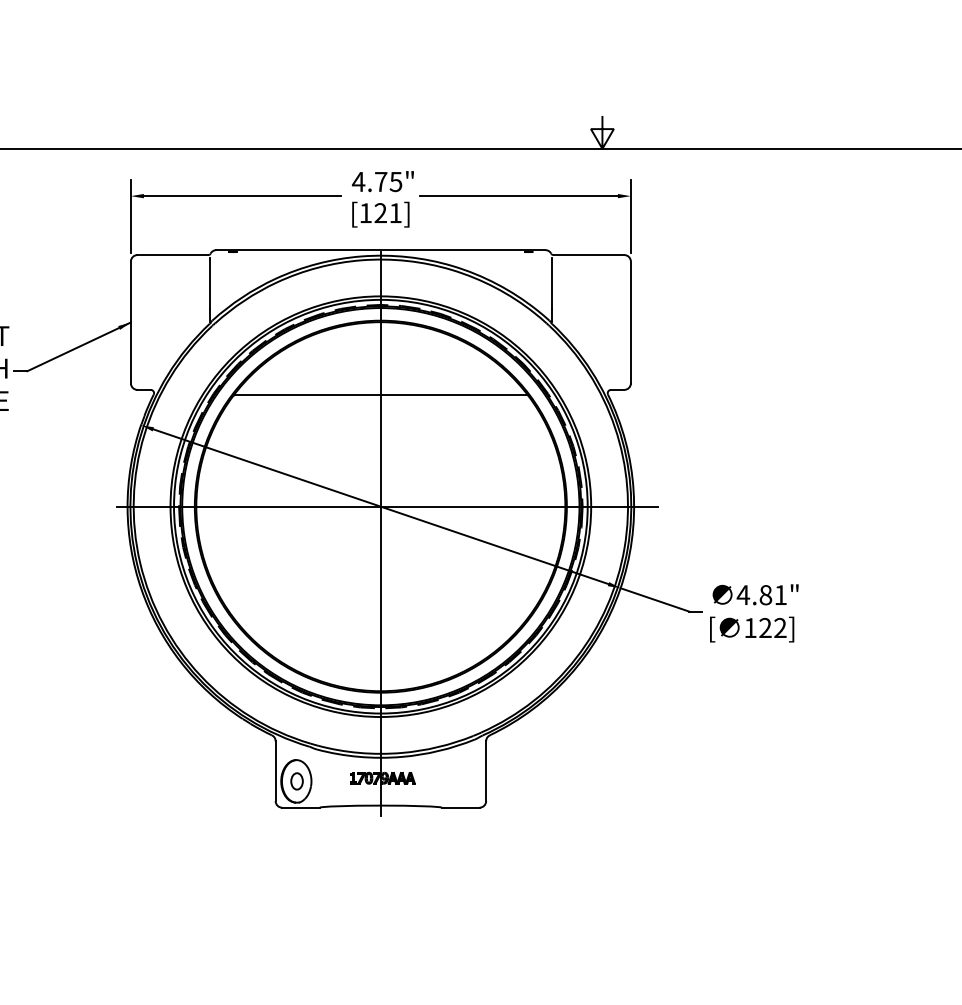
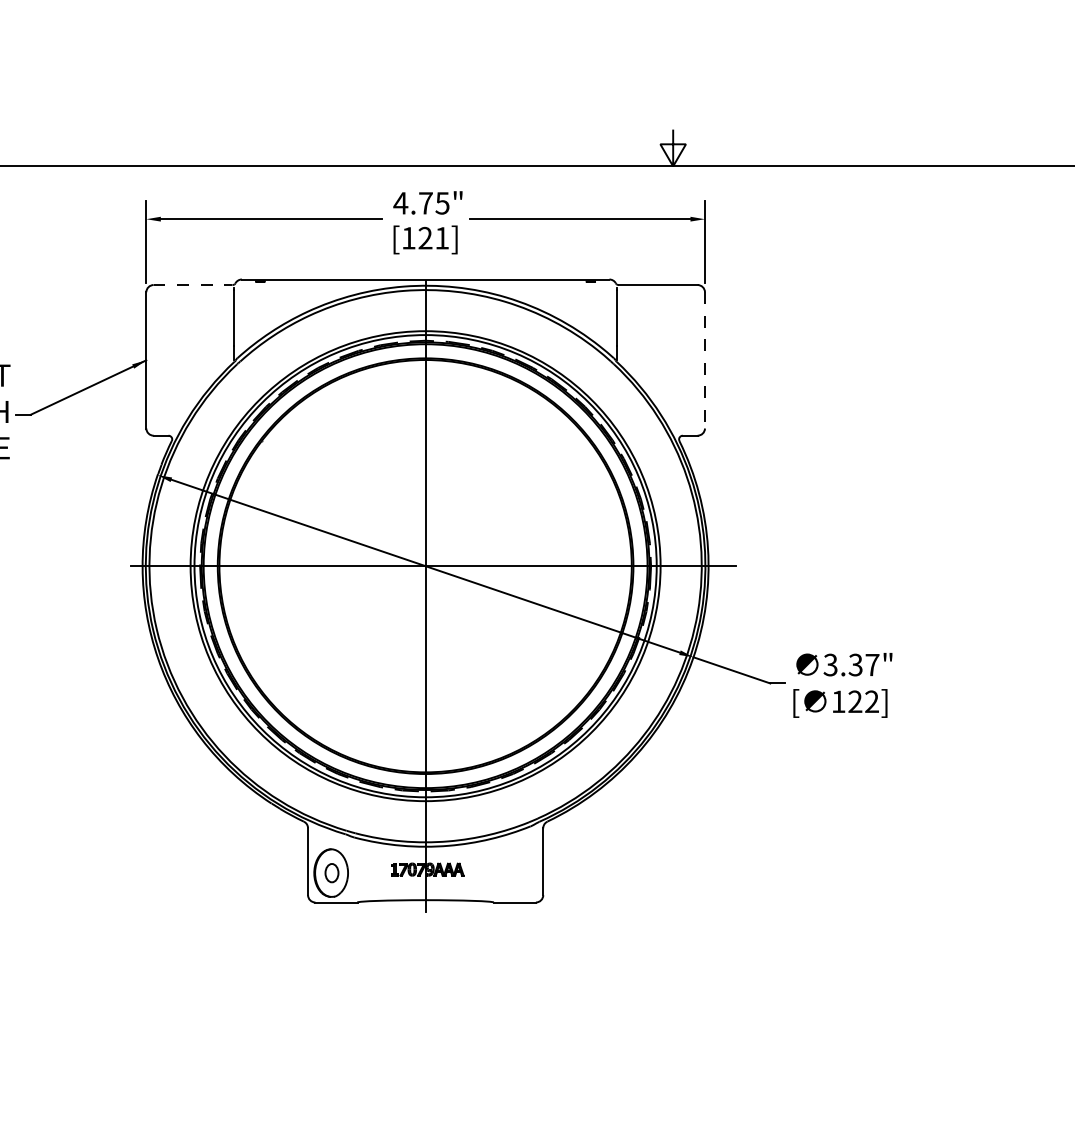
line: (173, 255) -> (193, 285), solid -> dashed
line: (630, 322) -> (704, 360), solid -> dashed
line: (380, 395) -> (425, 441), removed
text: (762, 594) -> (851, 664), 4.81" -> 3.37"

